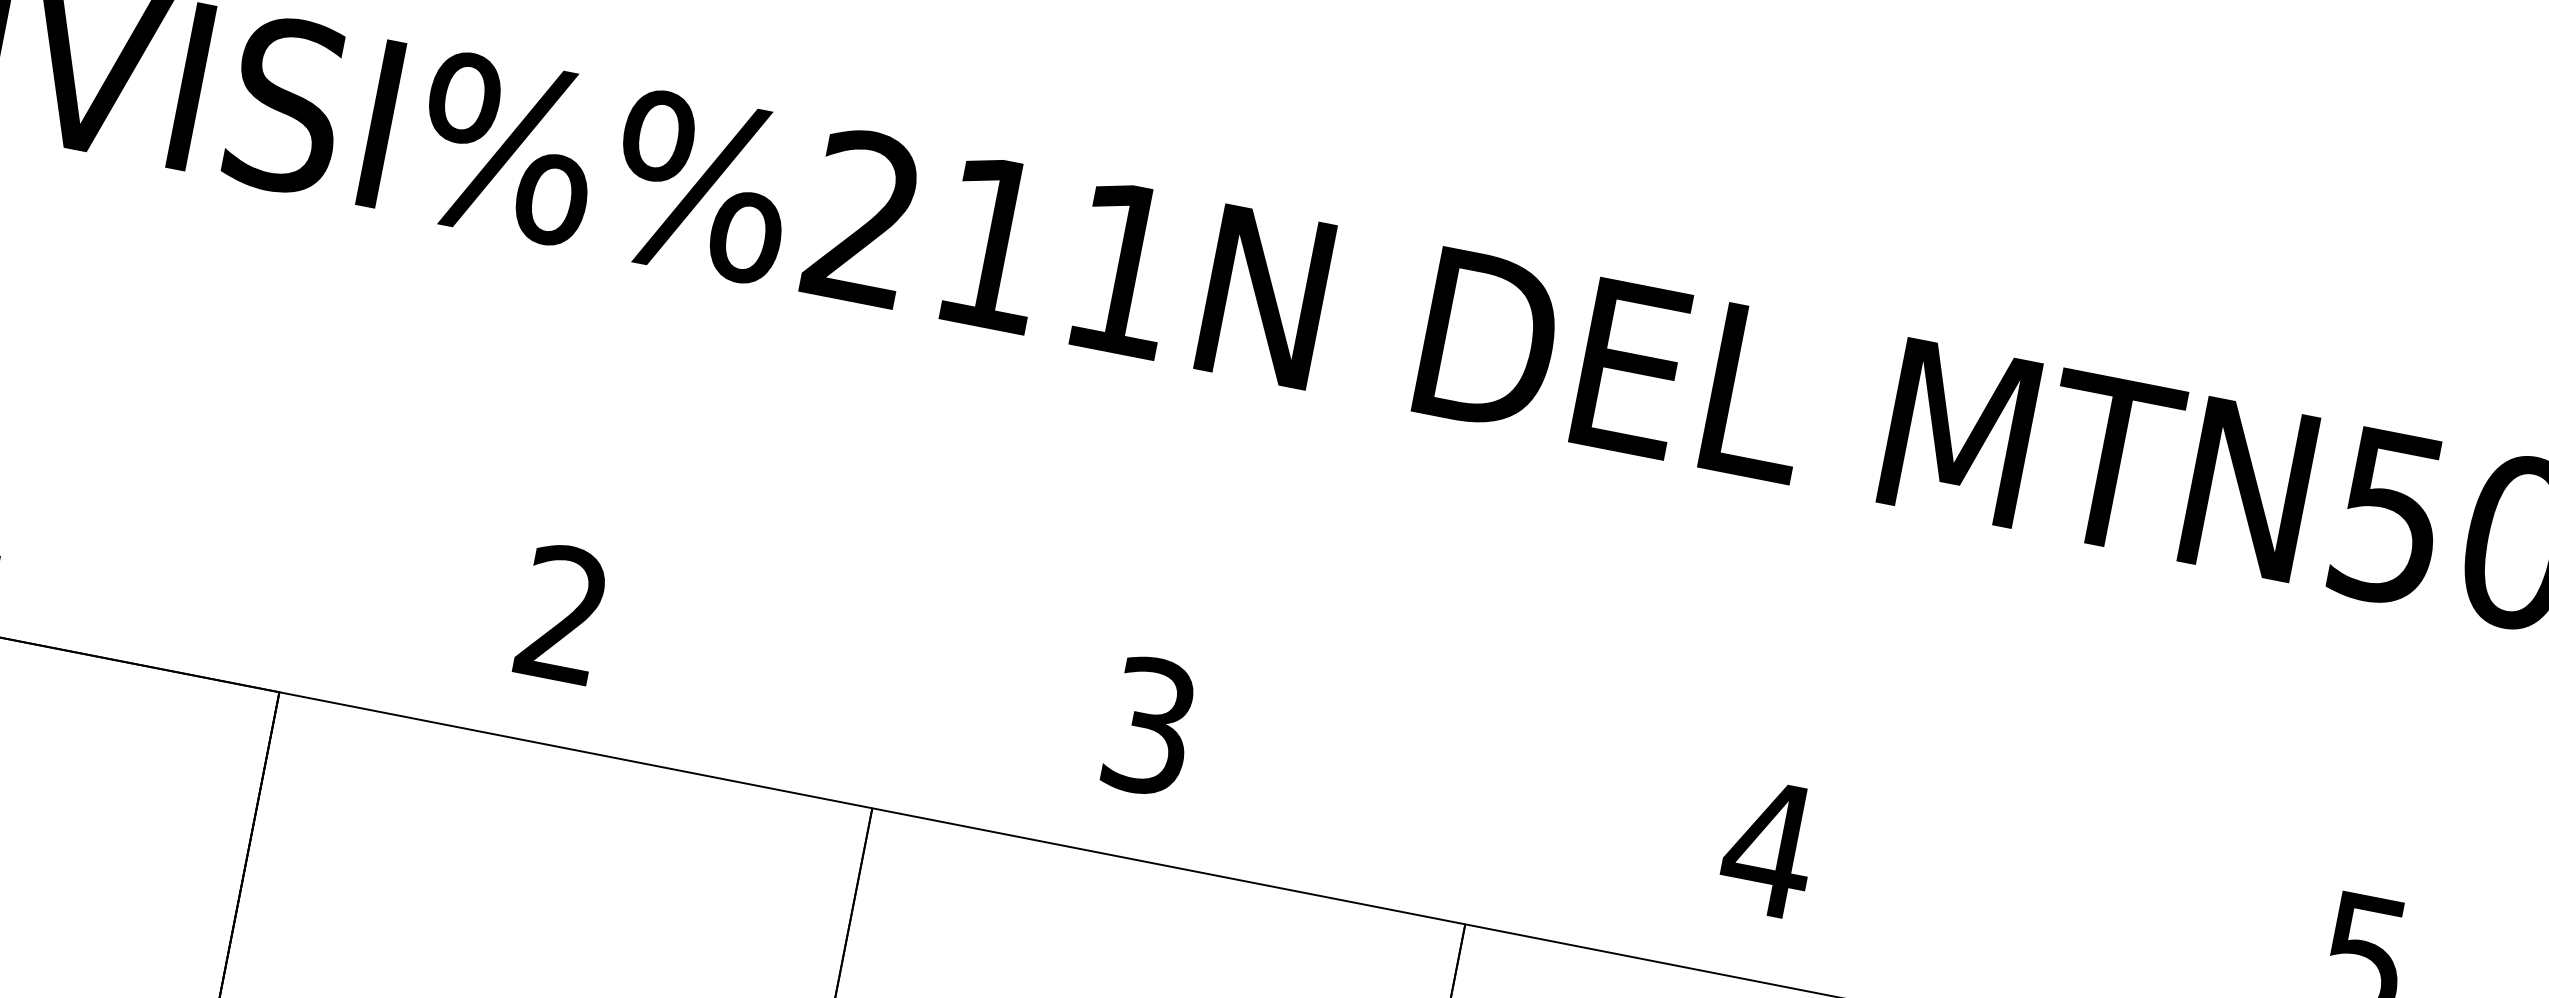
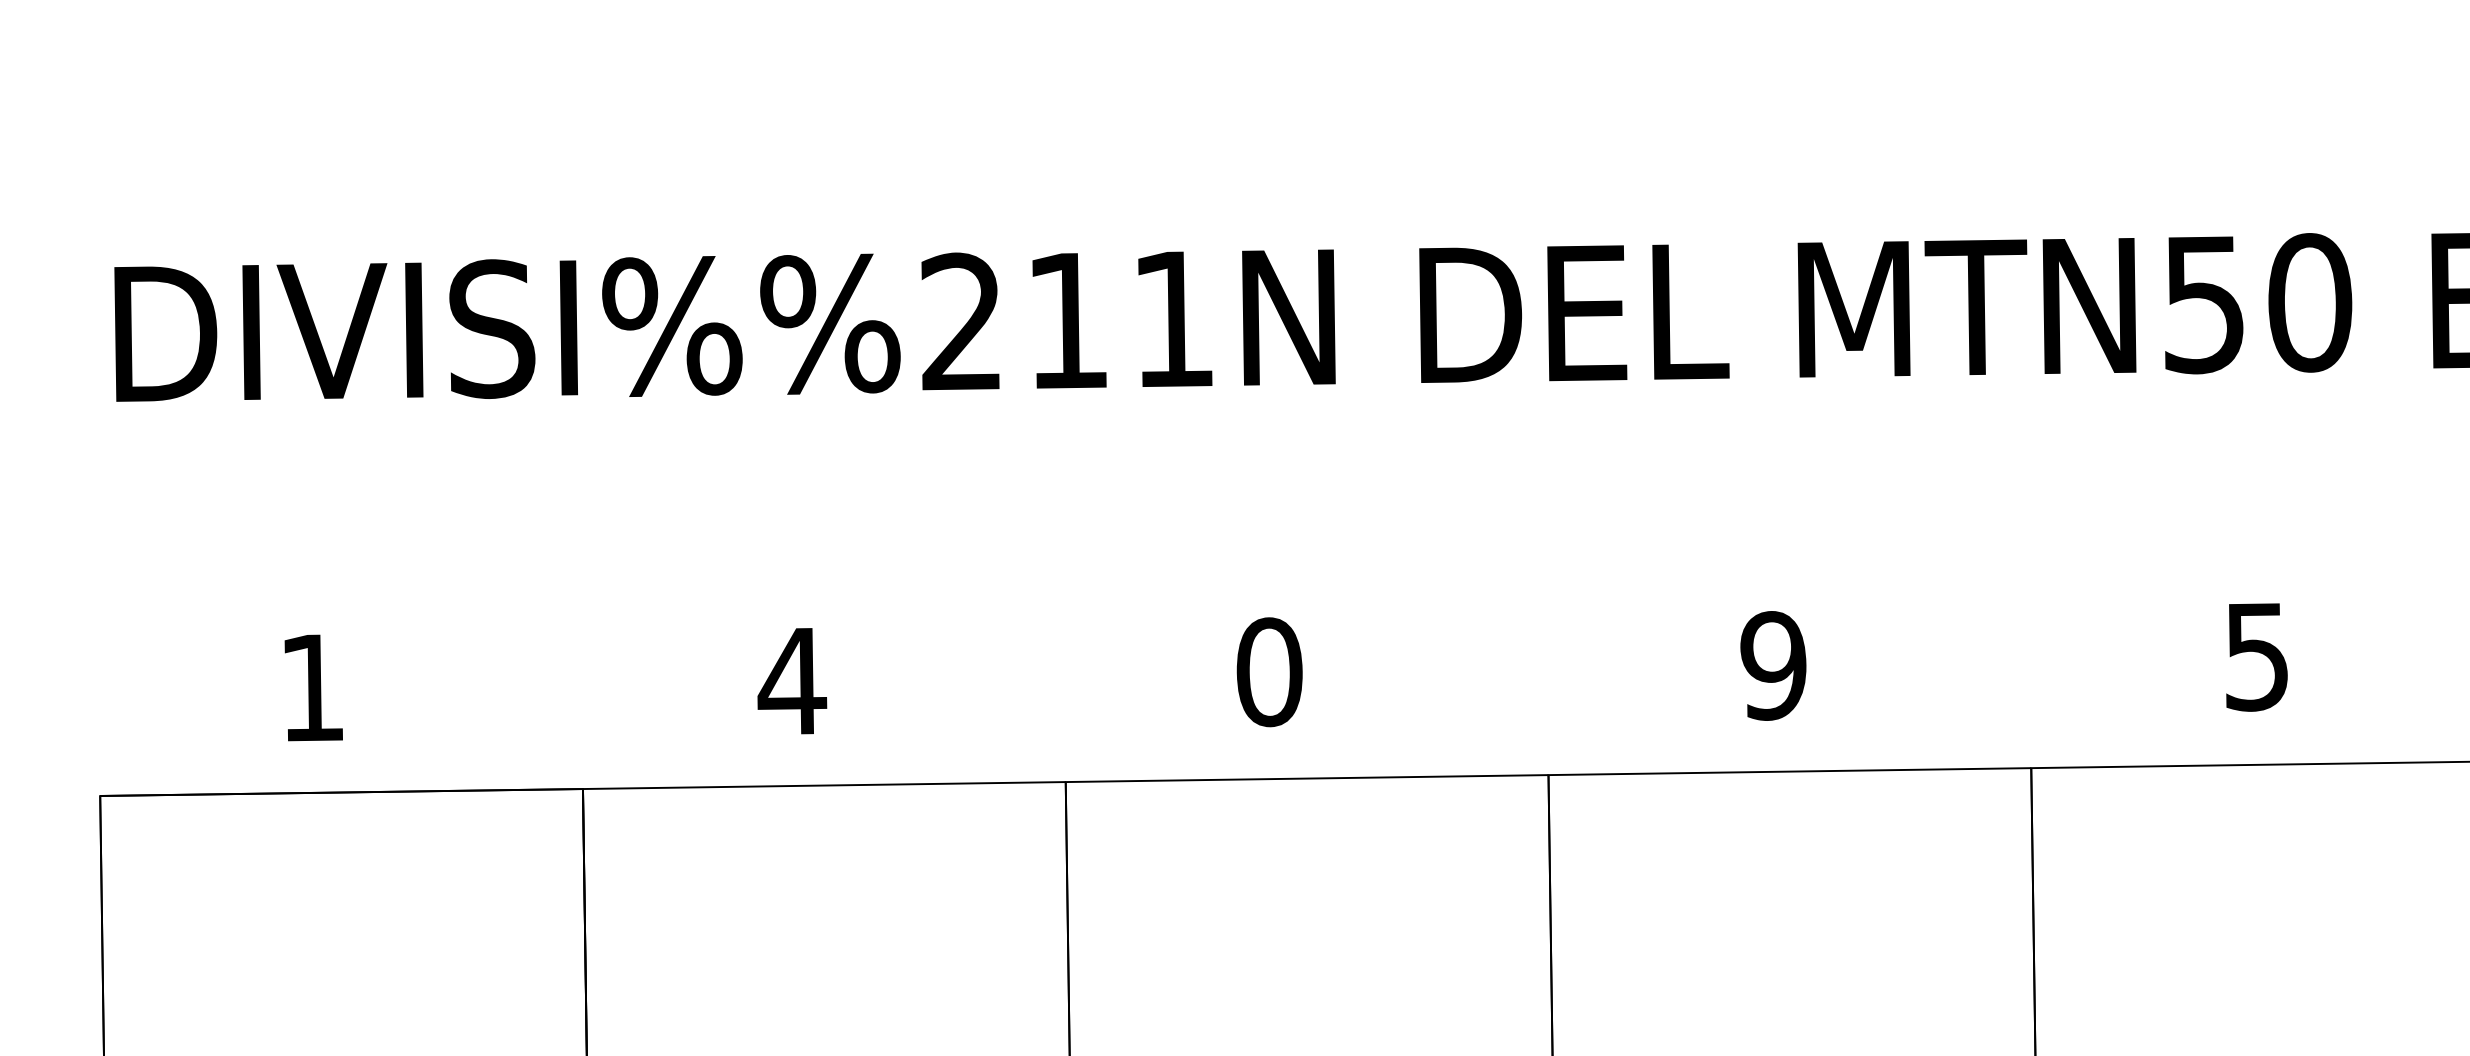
text: (563, 613) -> (792, 680), 2 -> 4
text: (1150, 726) -> (1269, 672), 3 -> 0
text: (1769, 848) -> (1773, 665), 4 -> 9

